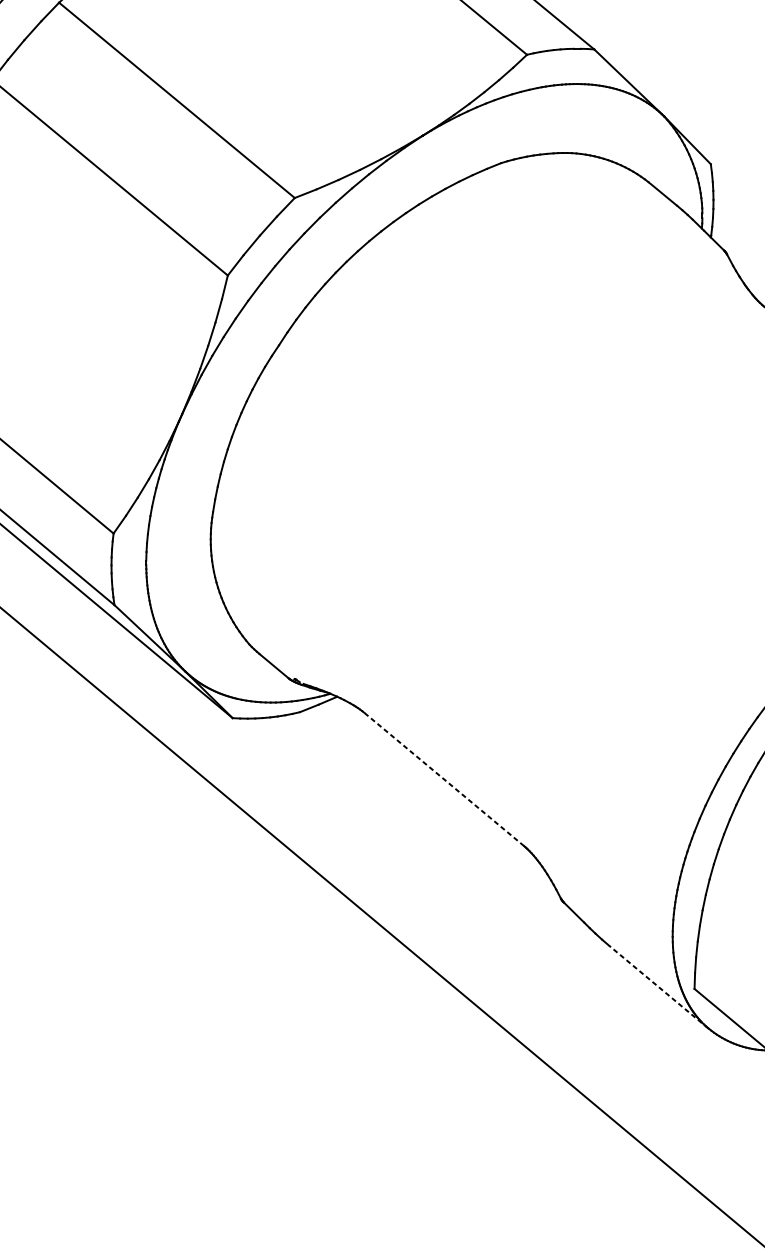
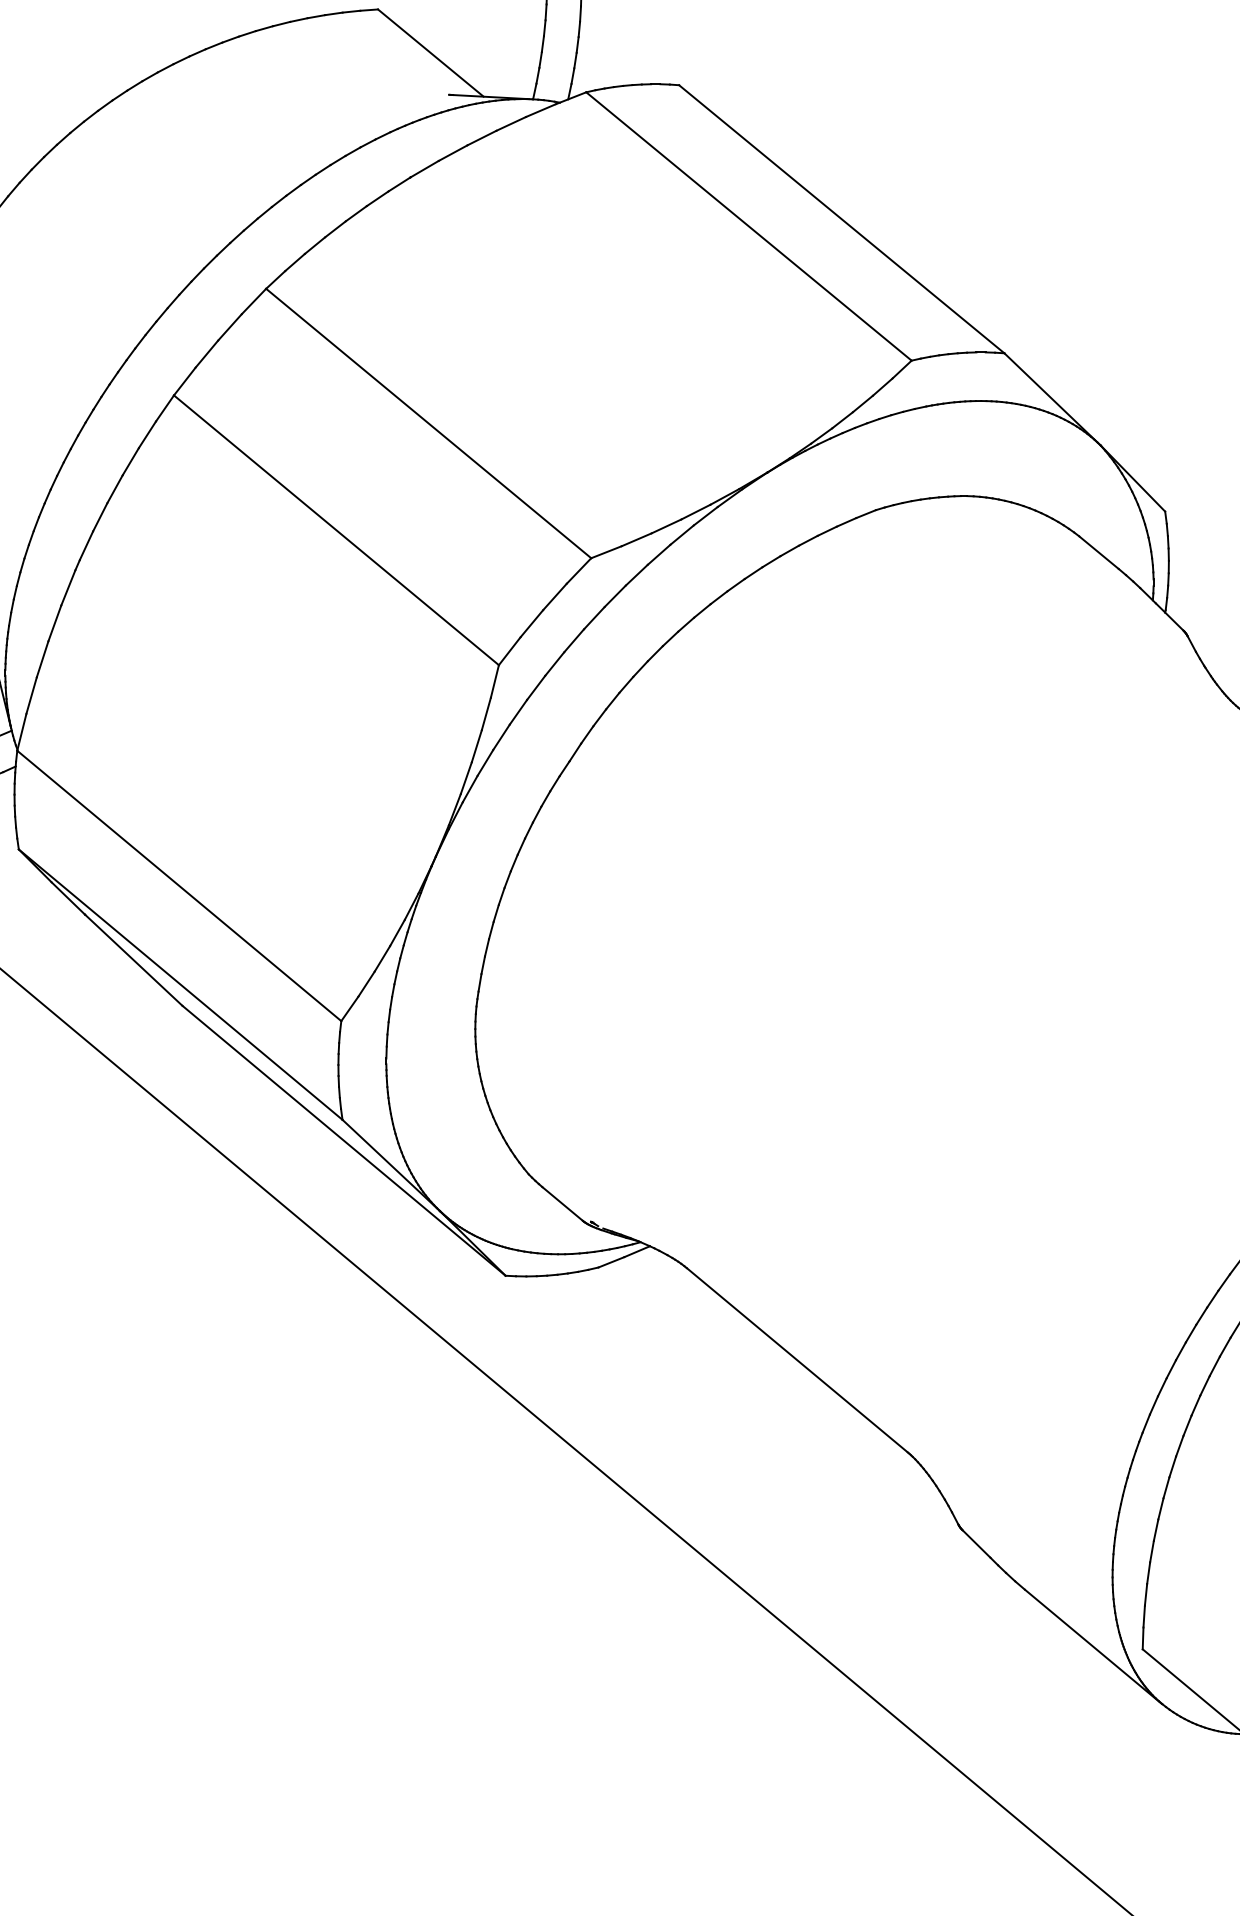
line: (444, 779) -> (797, 1360), dashed -> solid
line: (658, 986) -> (1092, 1646), dashed -> solid

